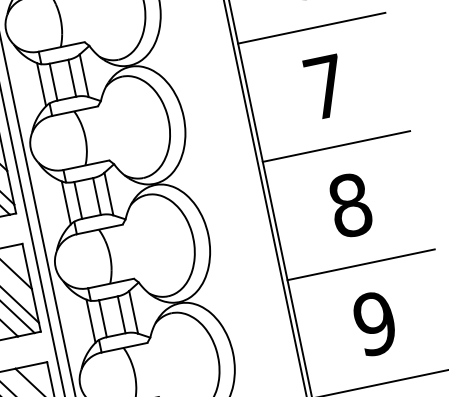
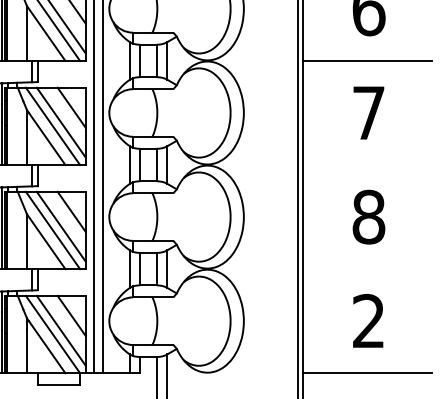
line: (336, 147) -> (367, 165), removed
line: (361, 265) -> (367, 269), removed
text: (374, 324) -> (368, 321), 9 -> 2

